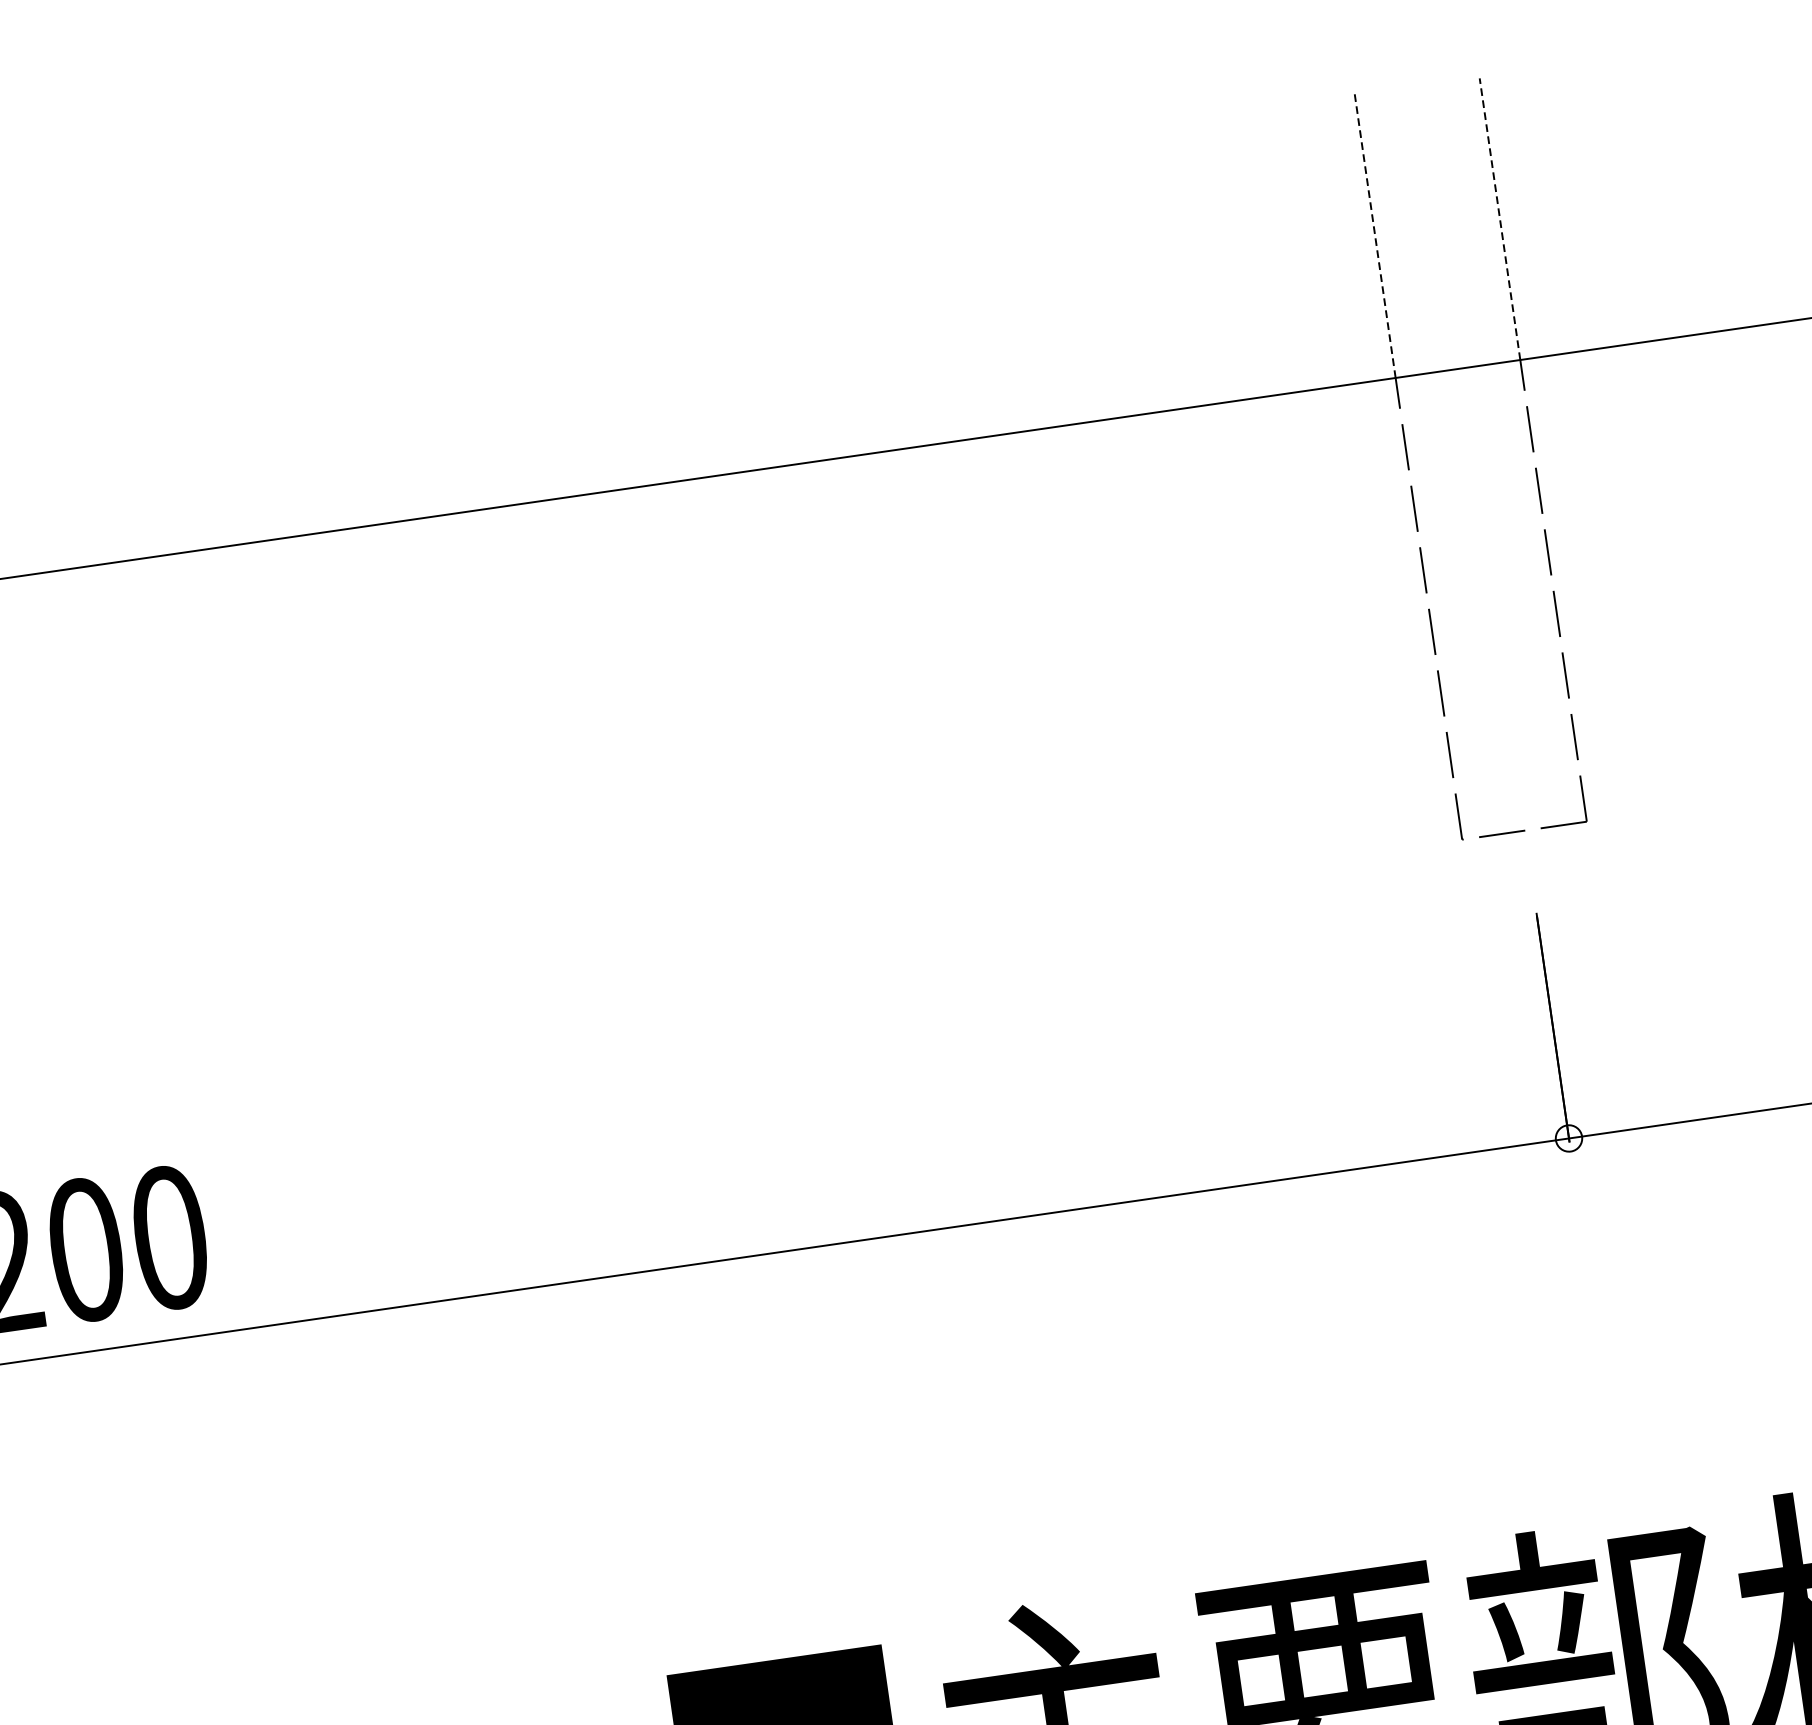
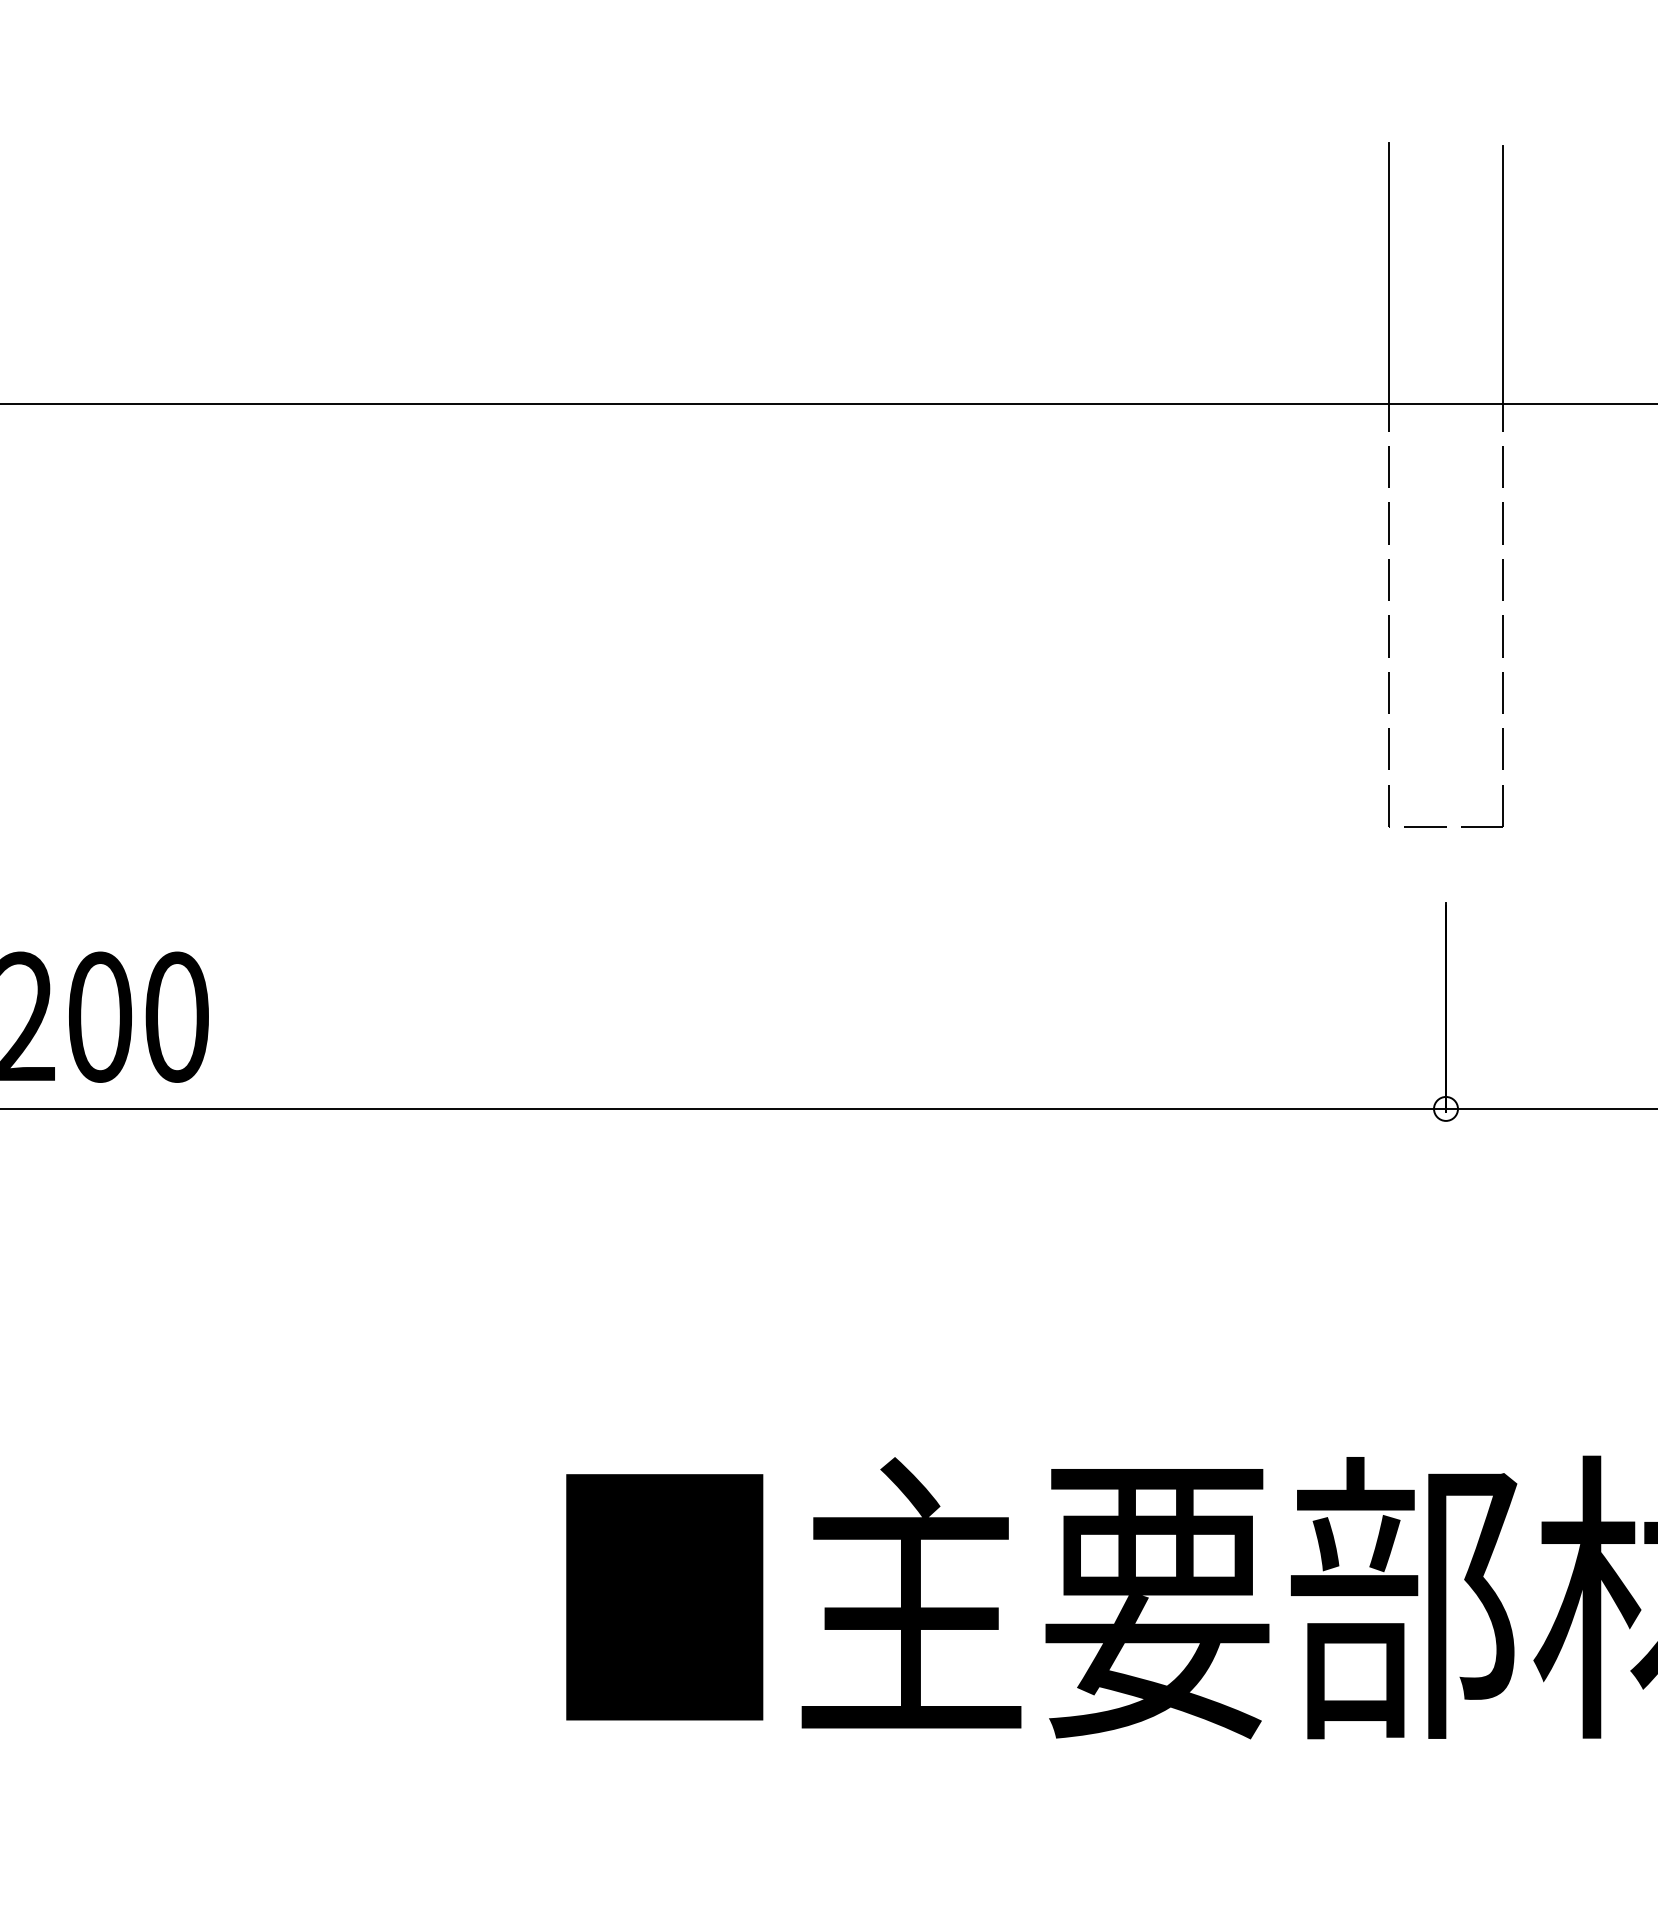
line: (1499, 219) -> (1502, 274), dashed -> solid
line: (1374, 235) -> (1388, 273), dashed -> solid

